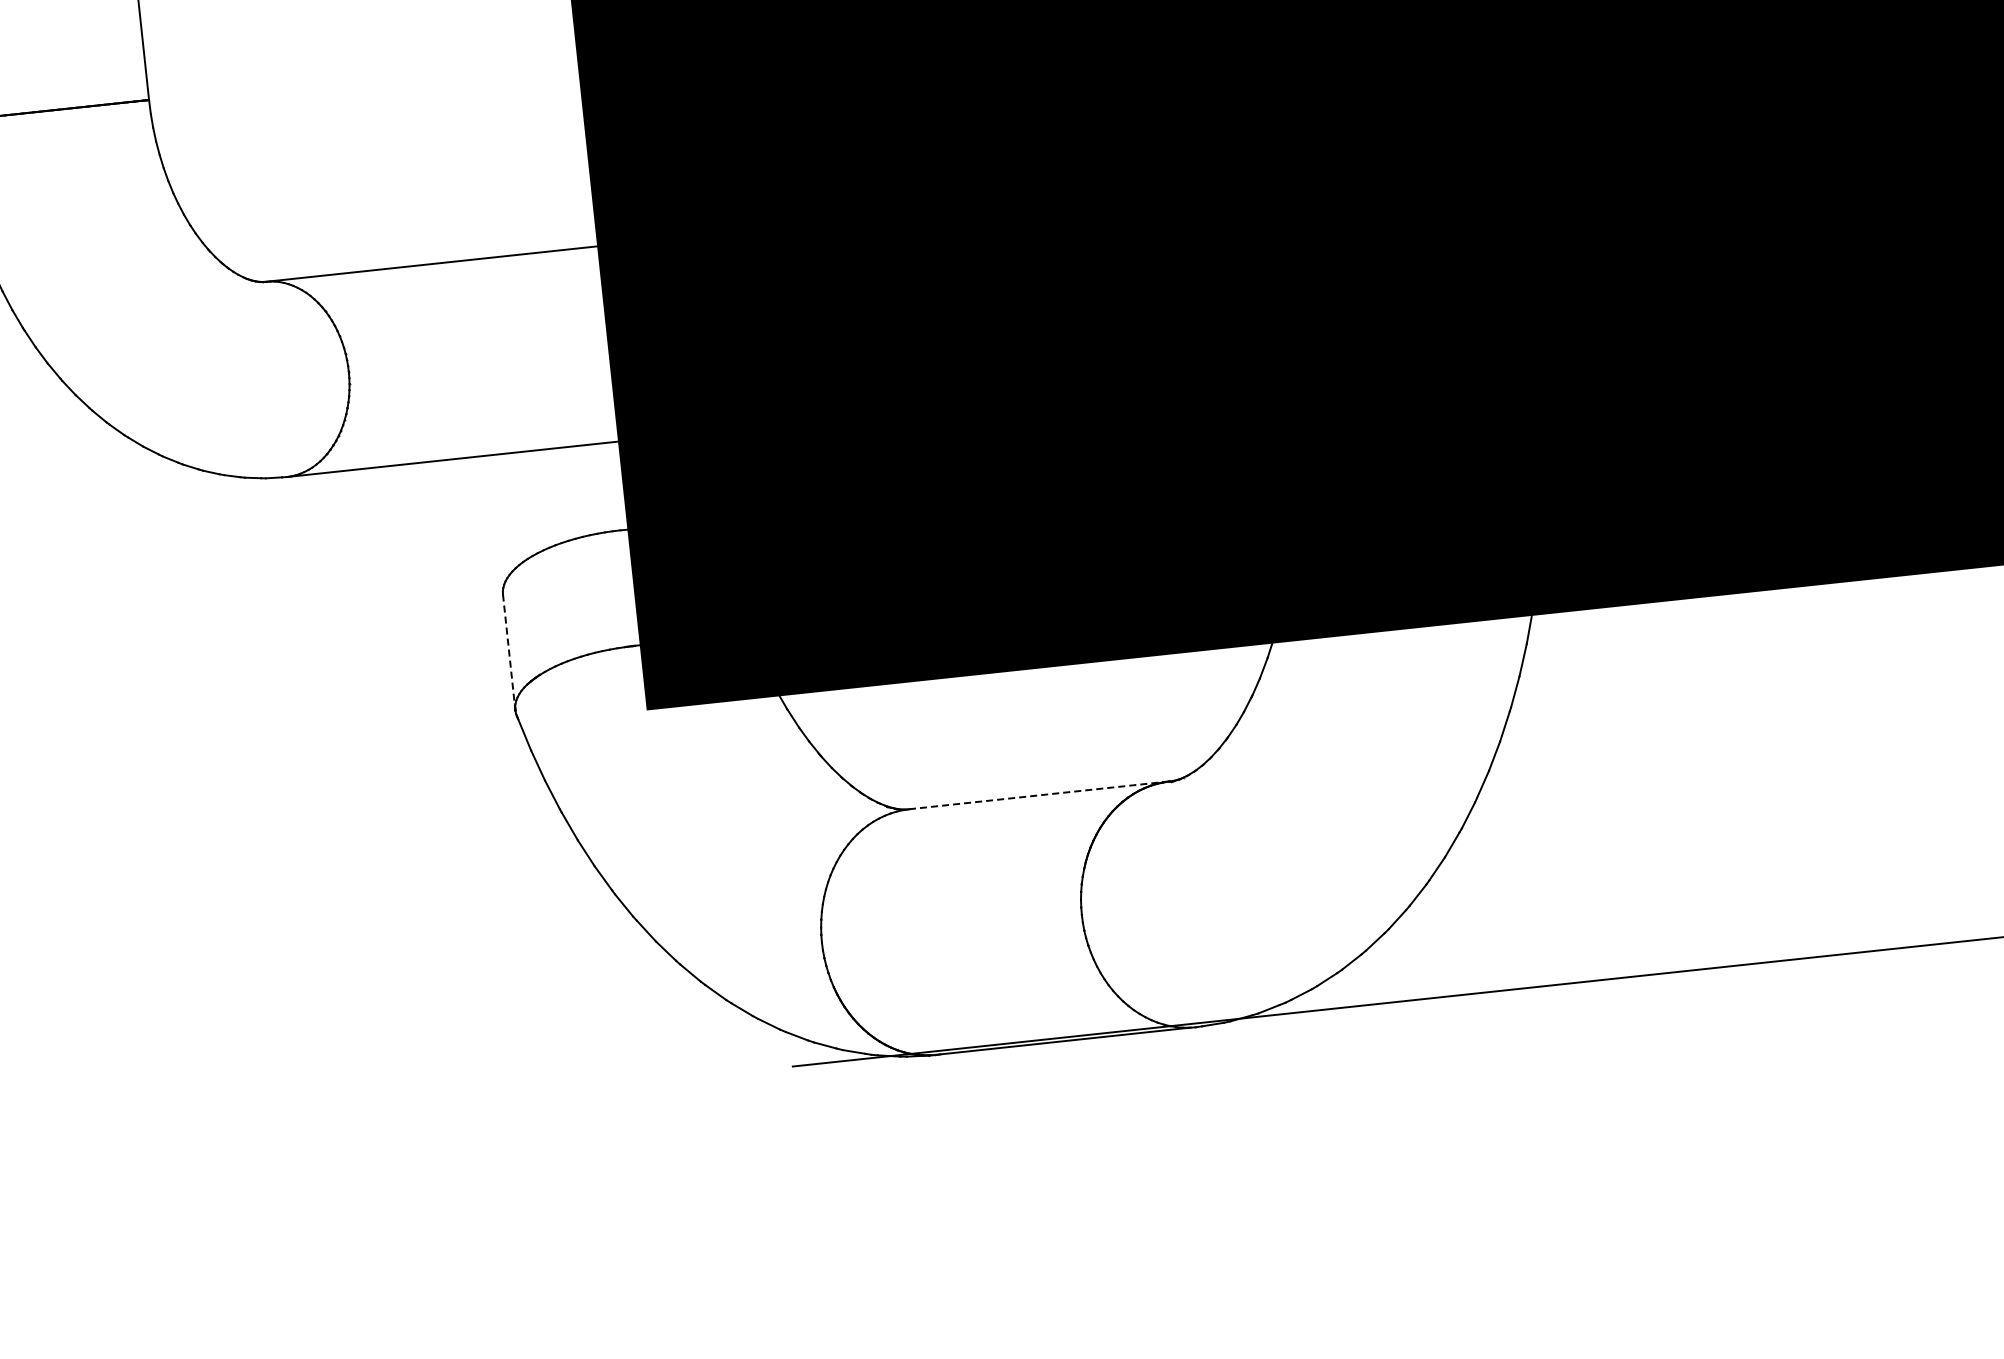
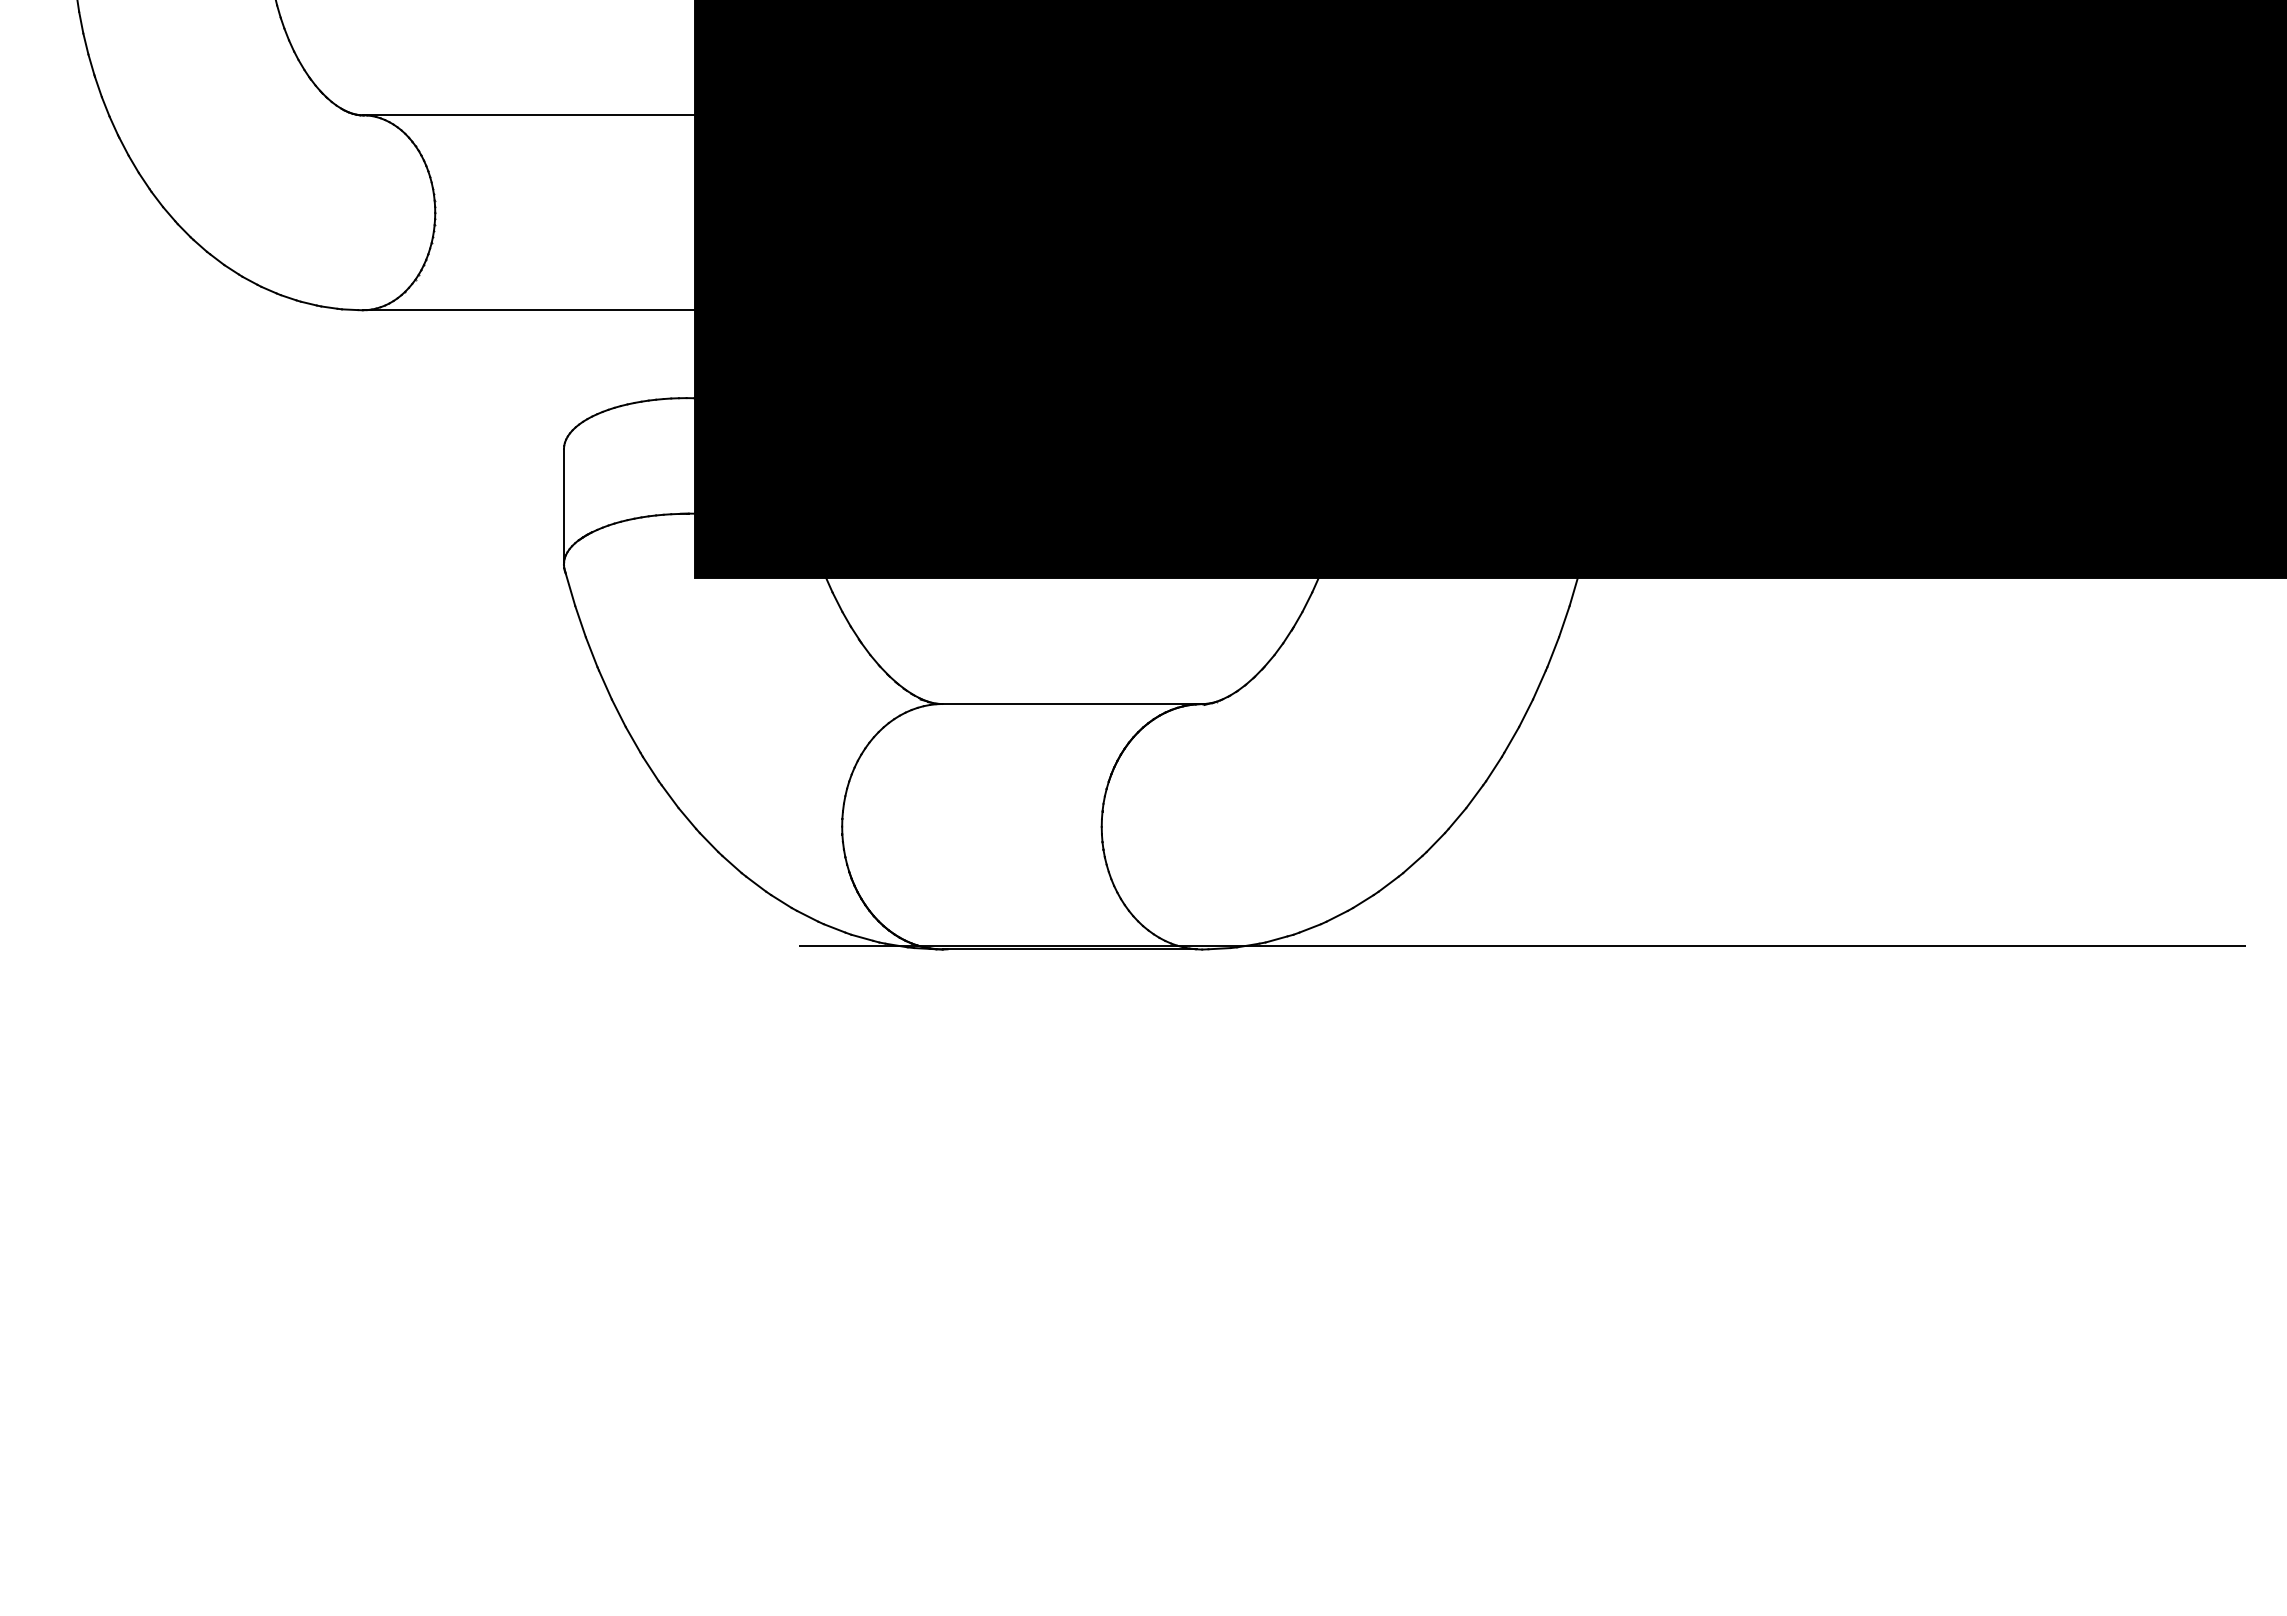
line: (508, 652) -> (563, 506), dashed -> solid
line: (1039, 794) -> (1072, 703), dashed -> solid

